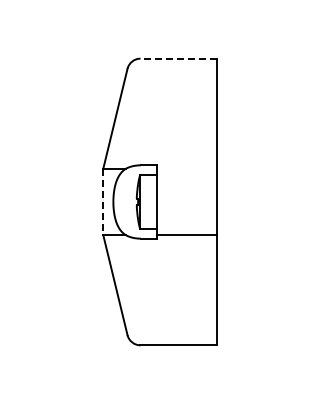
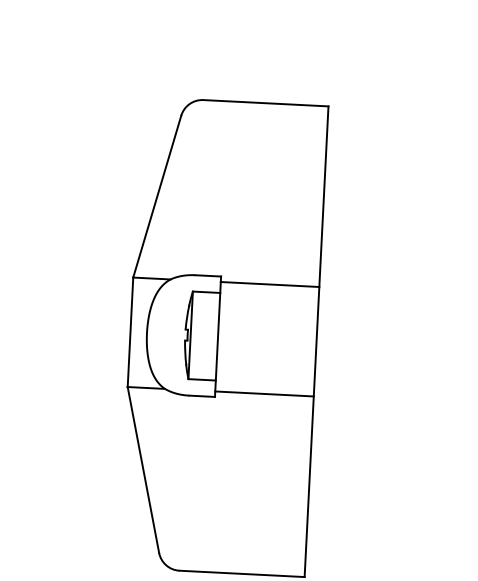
line: (178, 58) -> (265, 102), dashed -> solid
line: (186, 168) -> (269, 284), added
line: (103, 202) -> (130, 333), dashed -> solid

